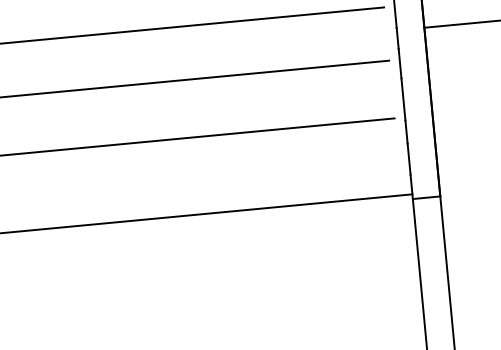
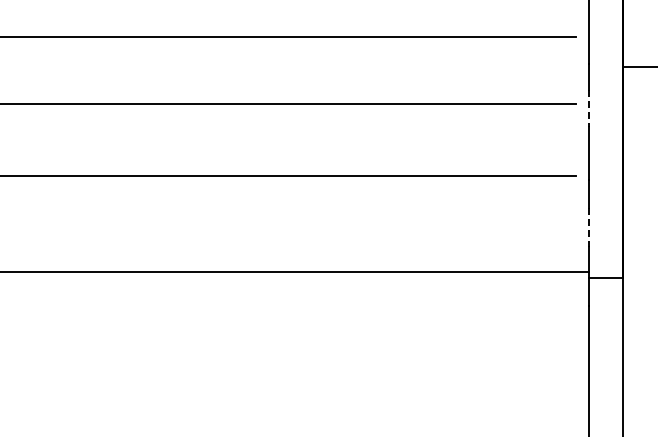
line: (399, 63) -> (588, 108), solid -> dashed
line: (408, 159) -> (588, 228), solid -> dashed

